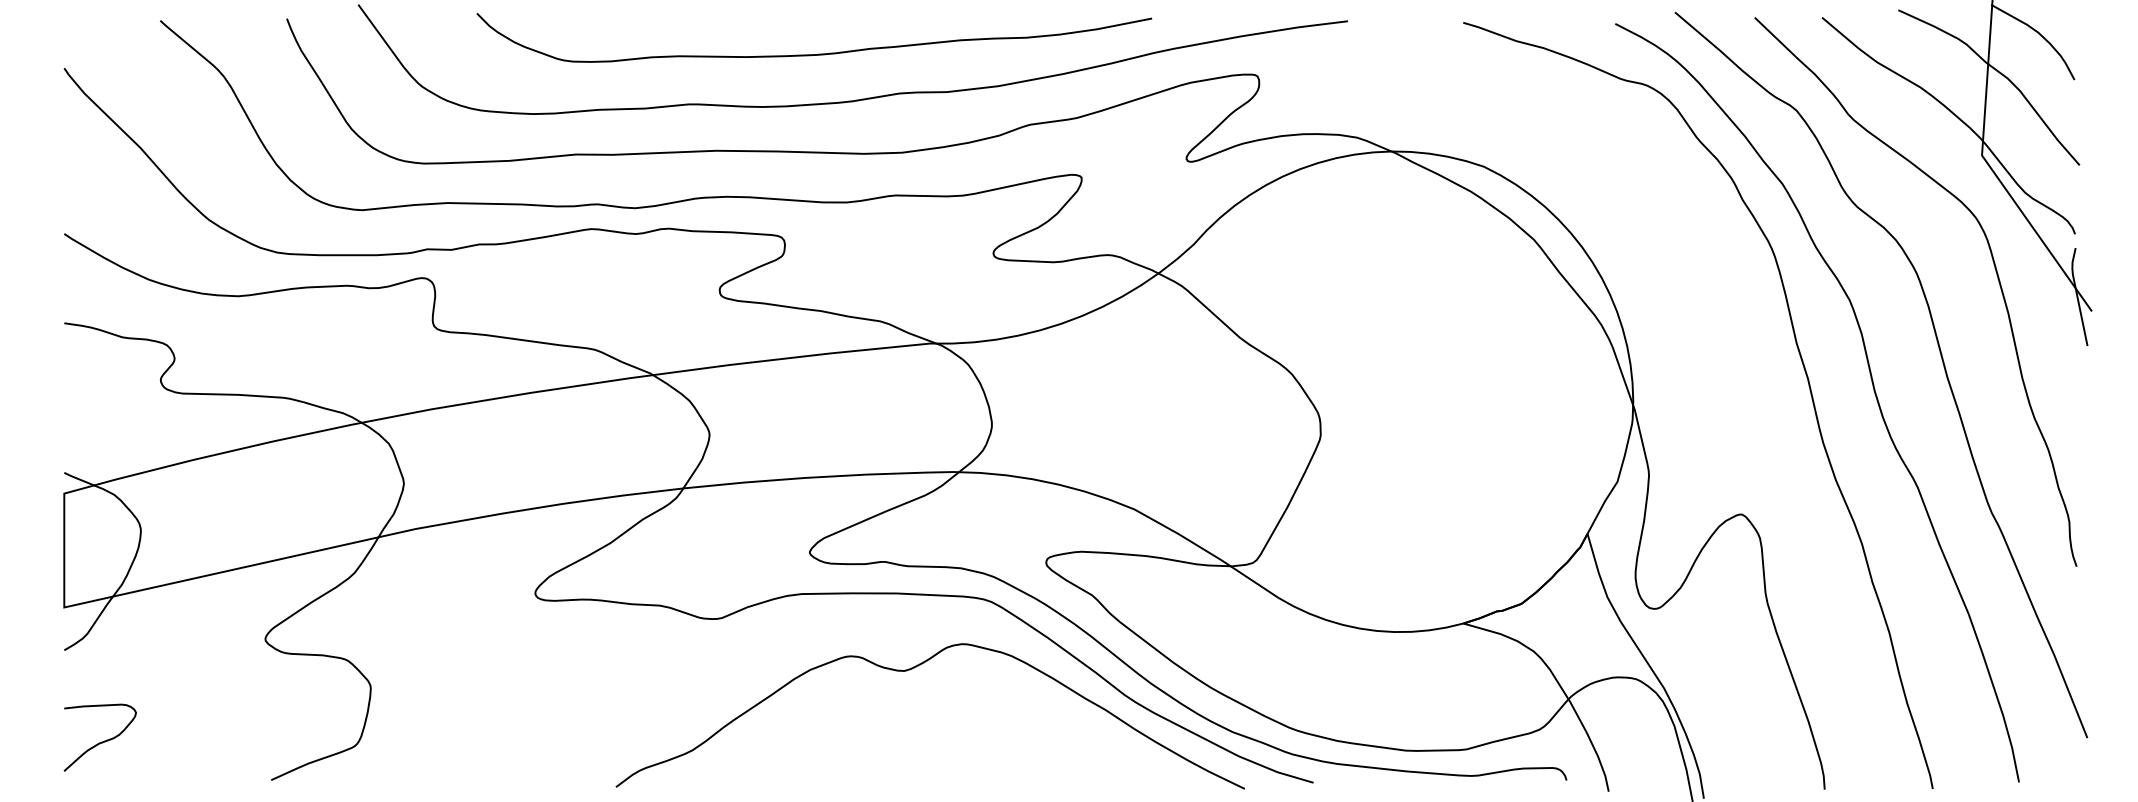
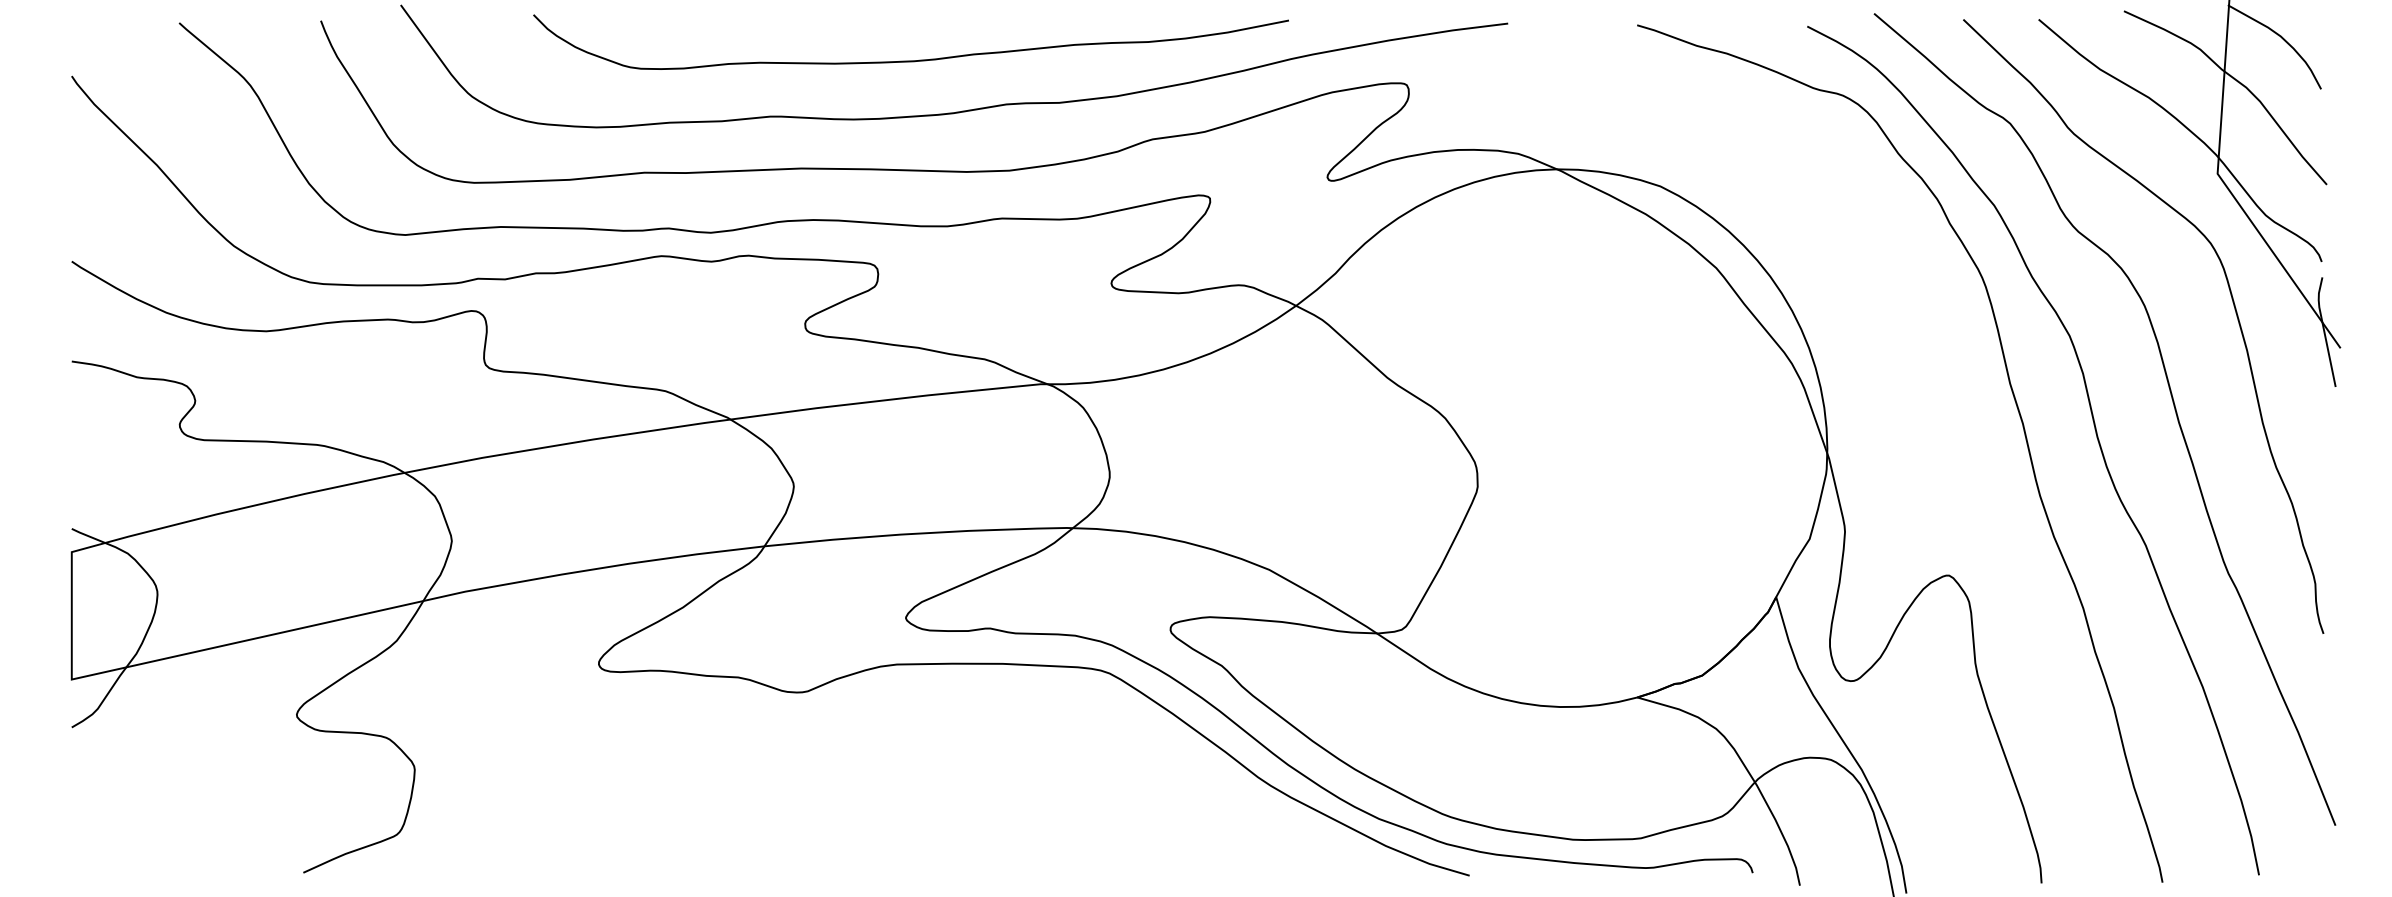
curve: (911, 670) -> (1019, 749), removed
curve: (101, 741) -> (113, 829), removed

